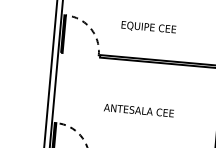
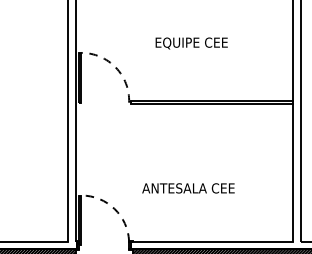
text: (148, 27) -> (191, 43), moved
text: (138, 110) -> (188, 188), moved

